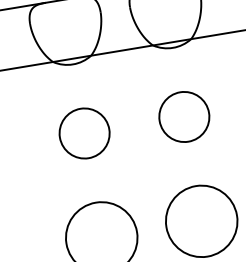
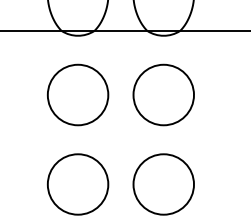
part: (184, 116) -> (163, 94), size x1.43
part: (84, 132) -> (78, 94), size x1.43

